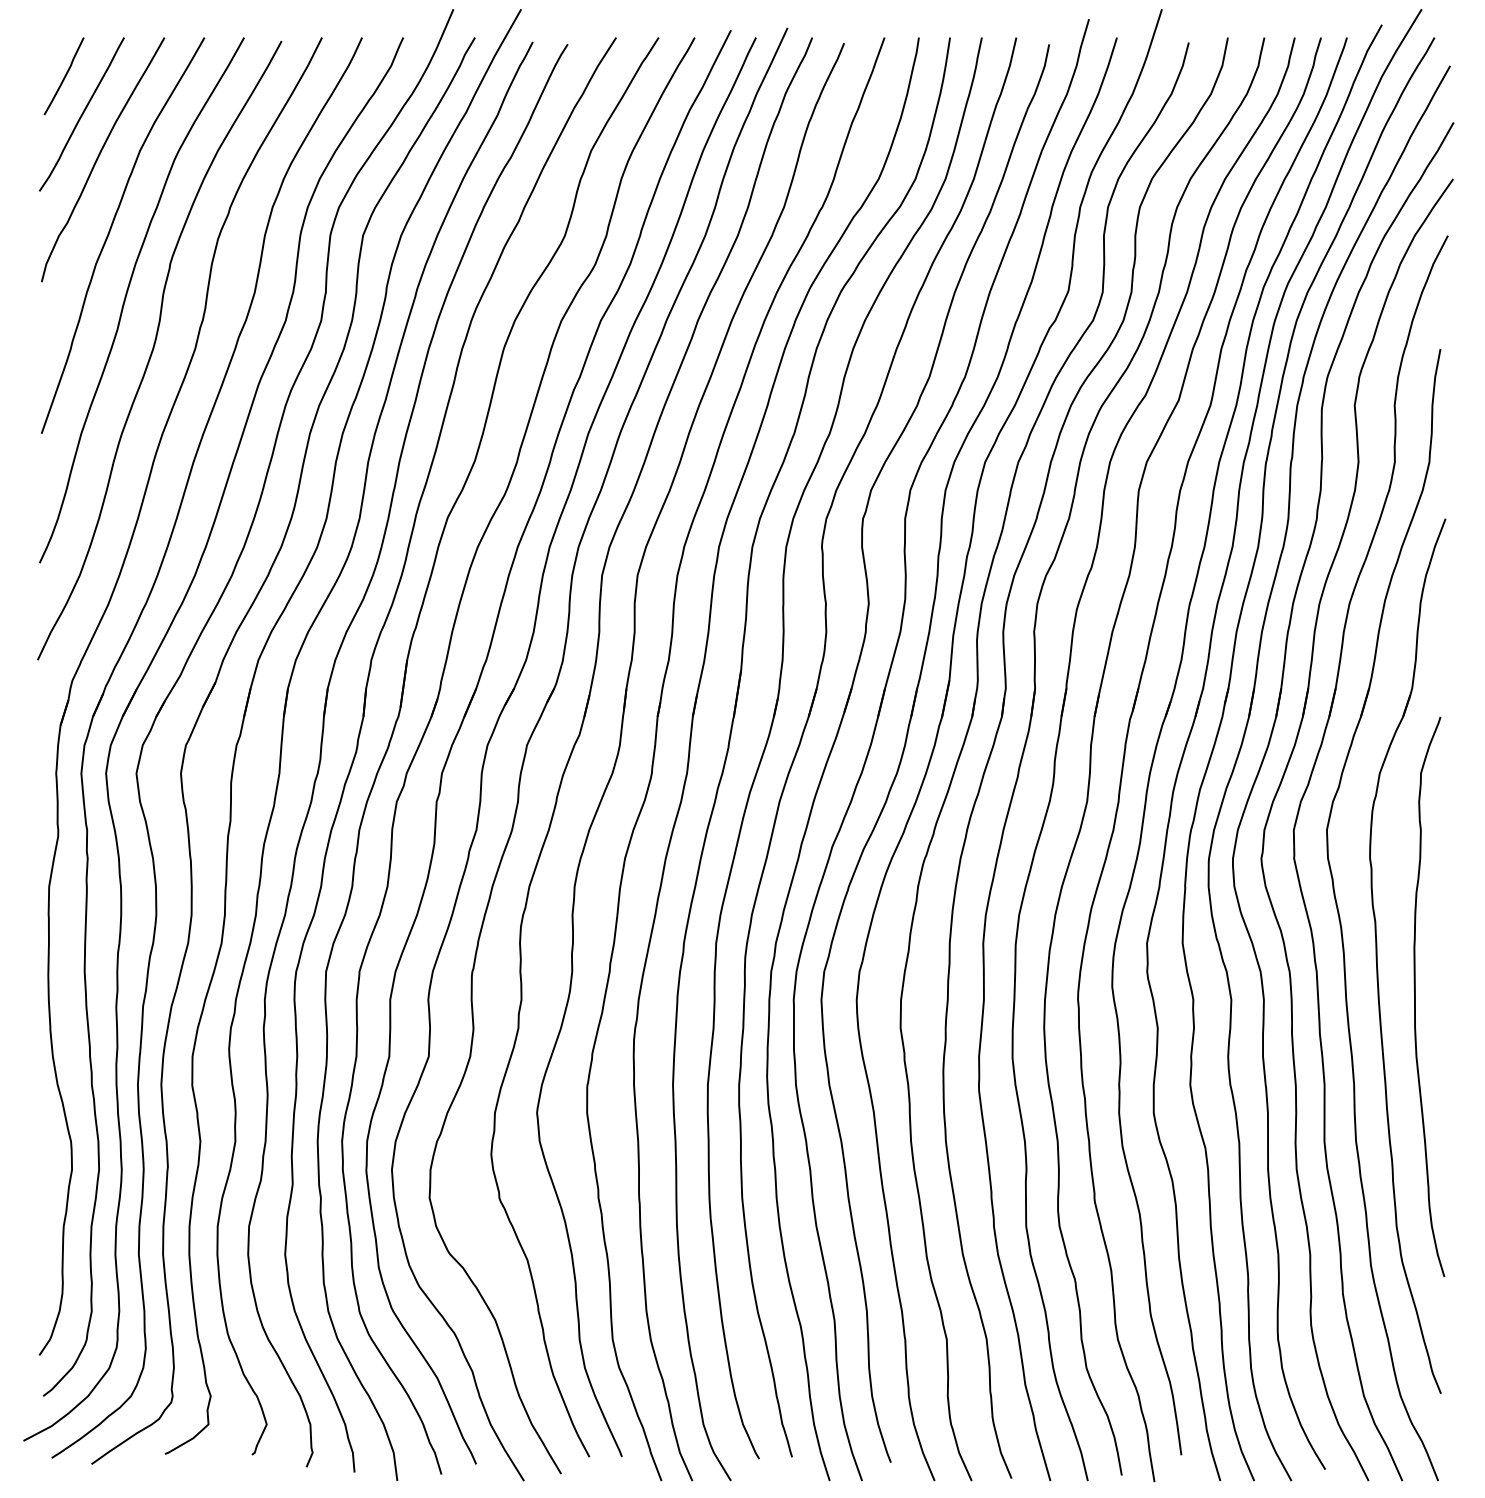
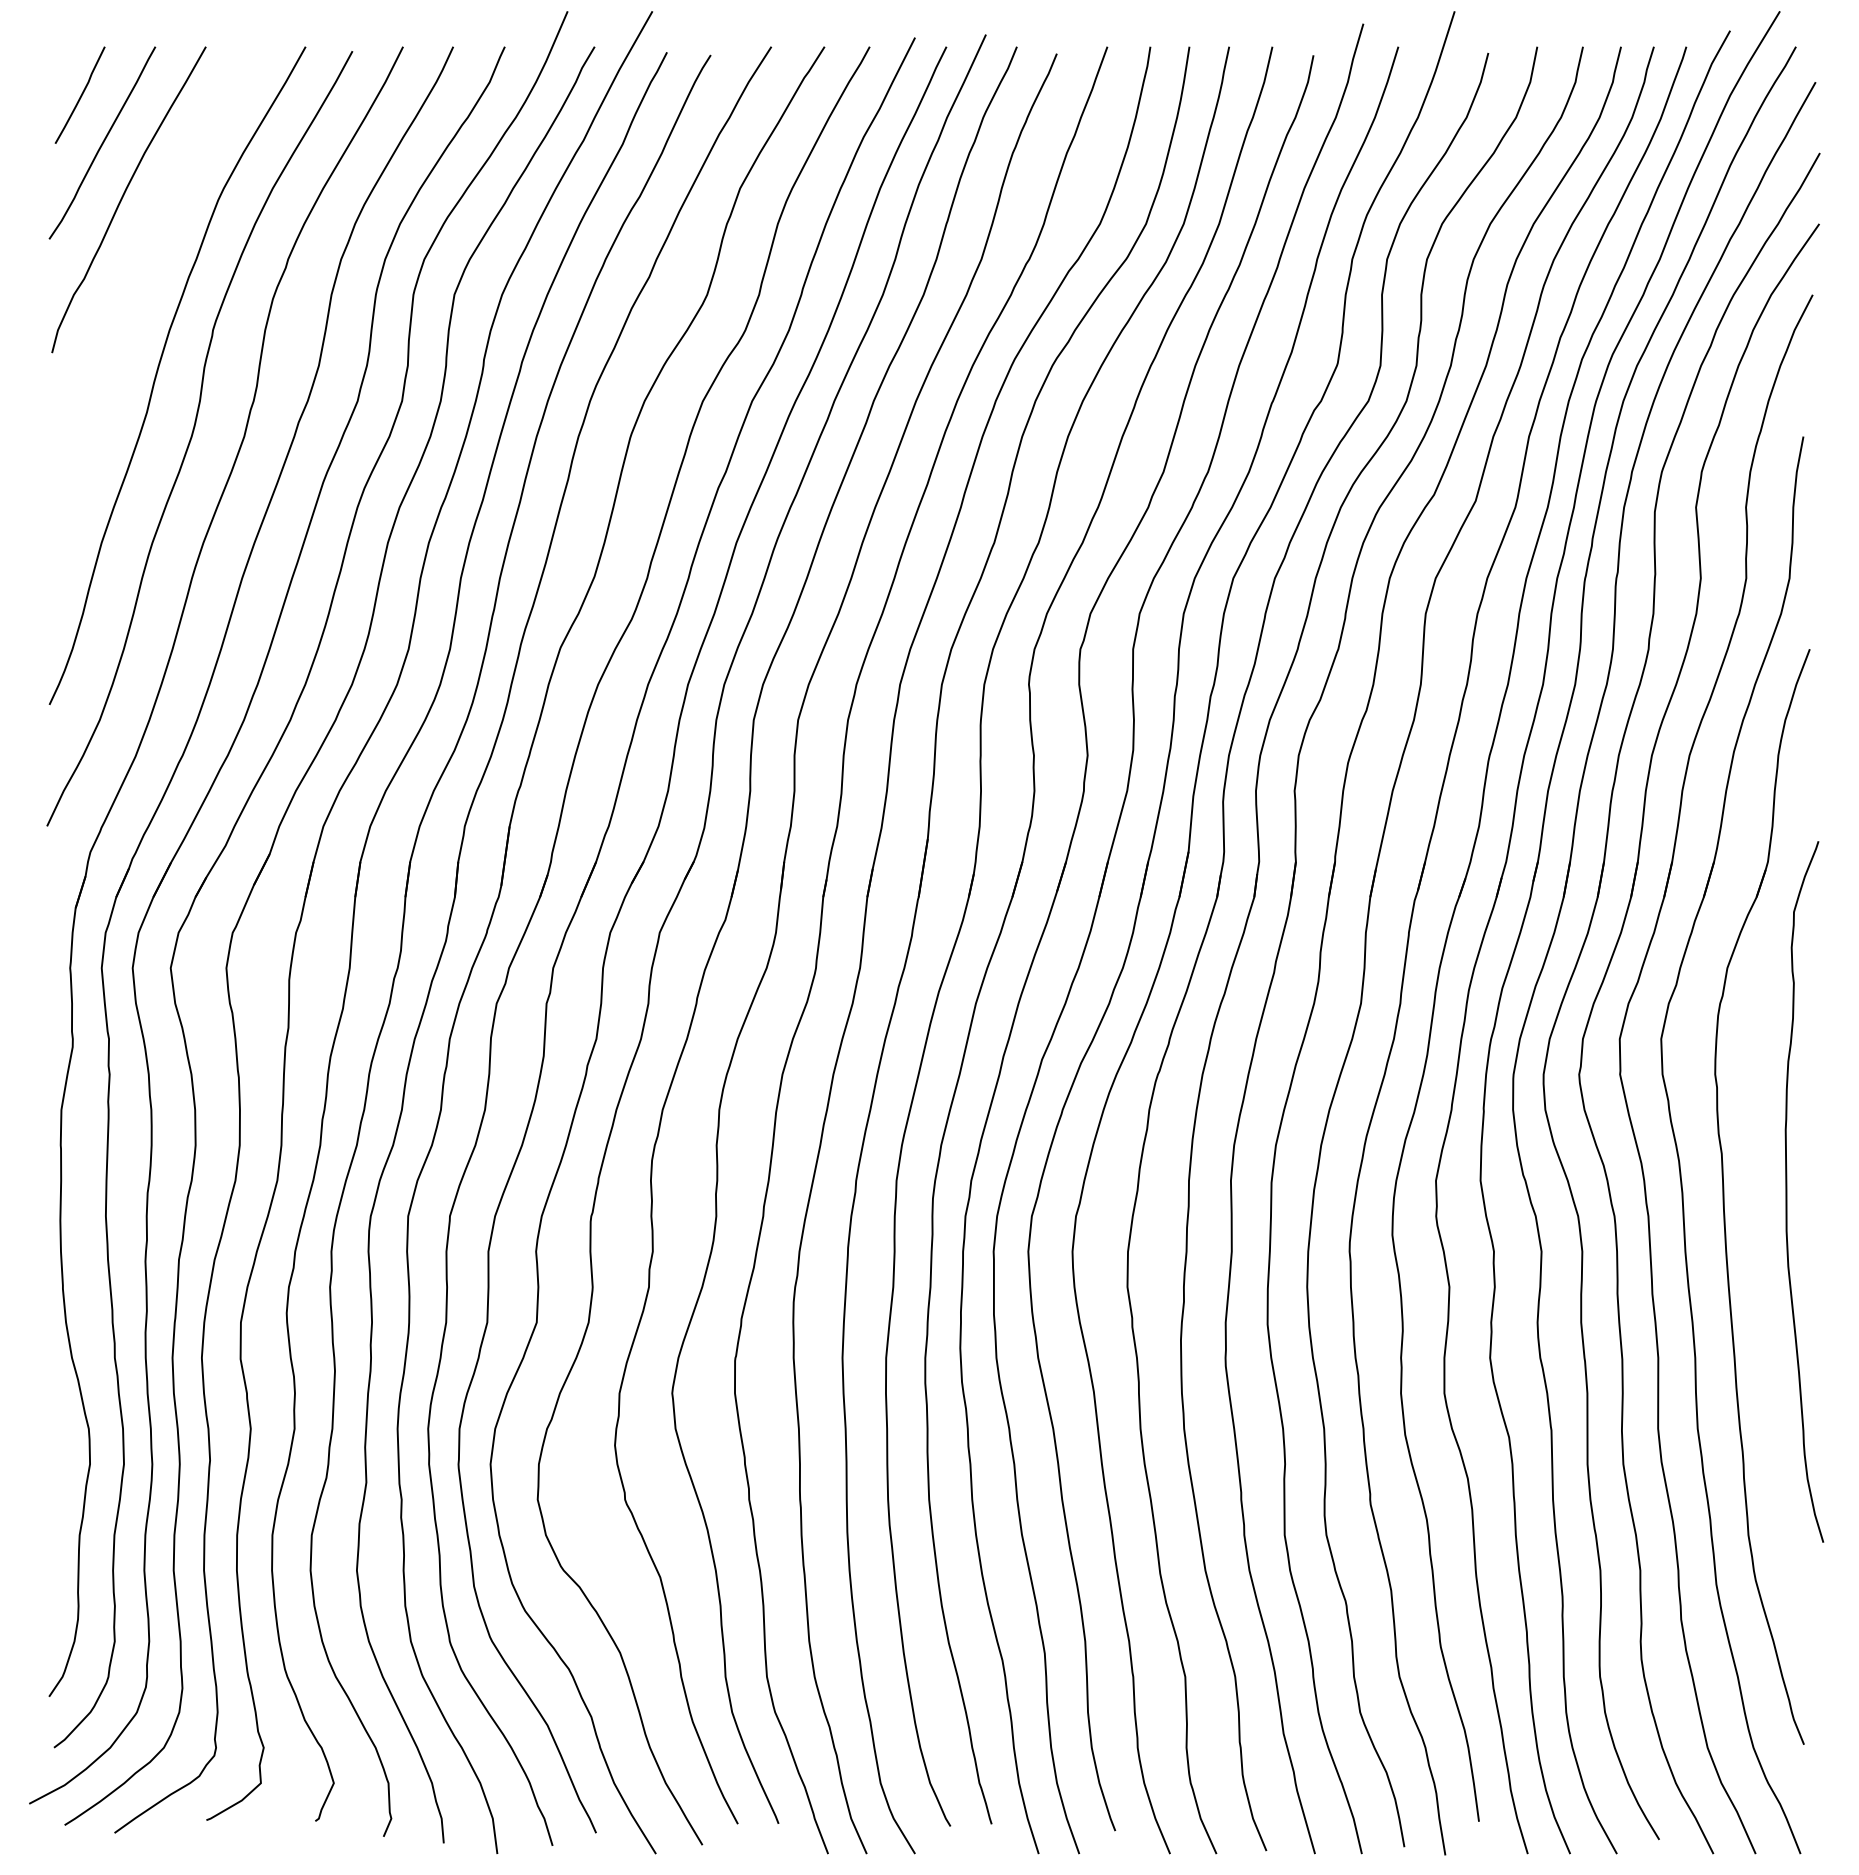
curve: (111, 229) -> (139, 286), removed
curve: (1415, 996) -> (1787, 1191), moved

